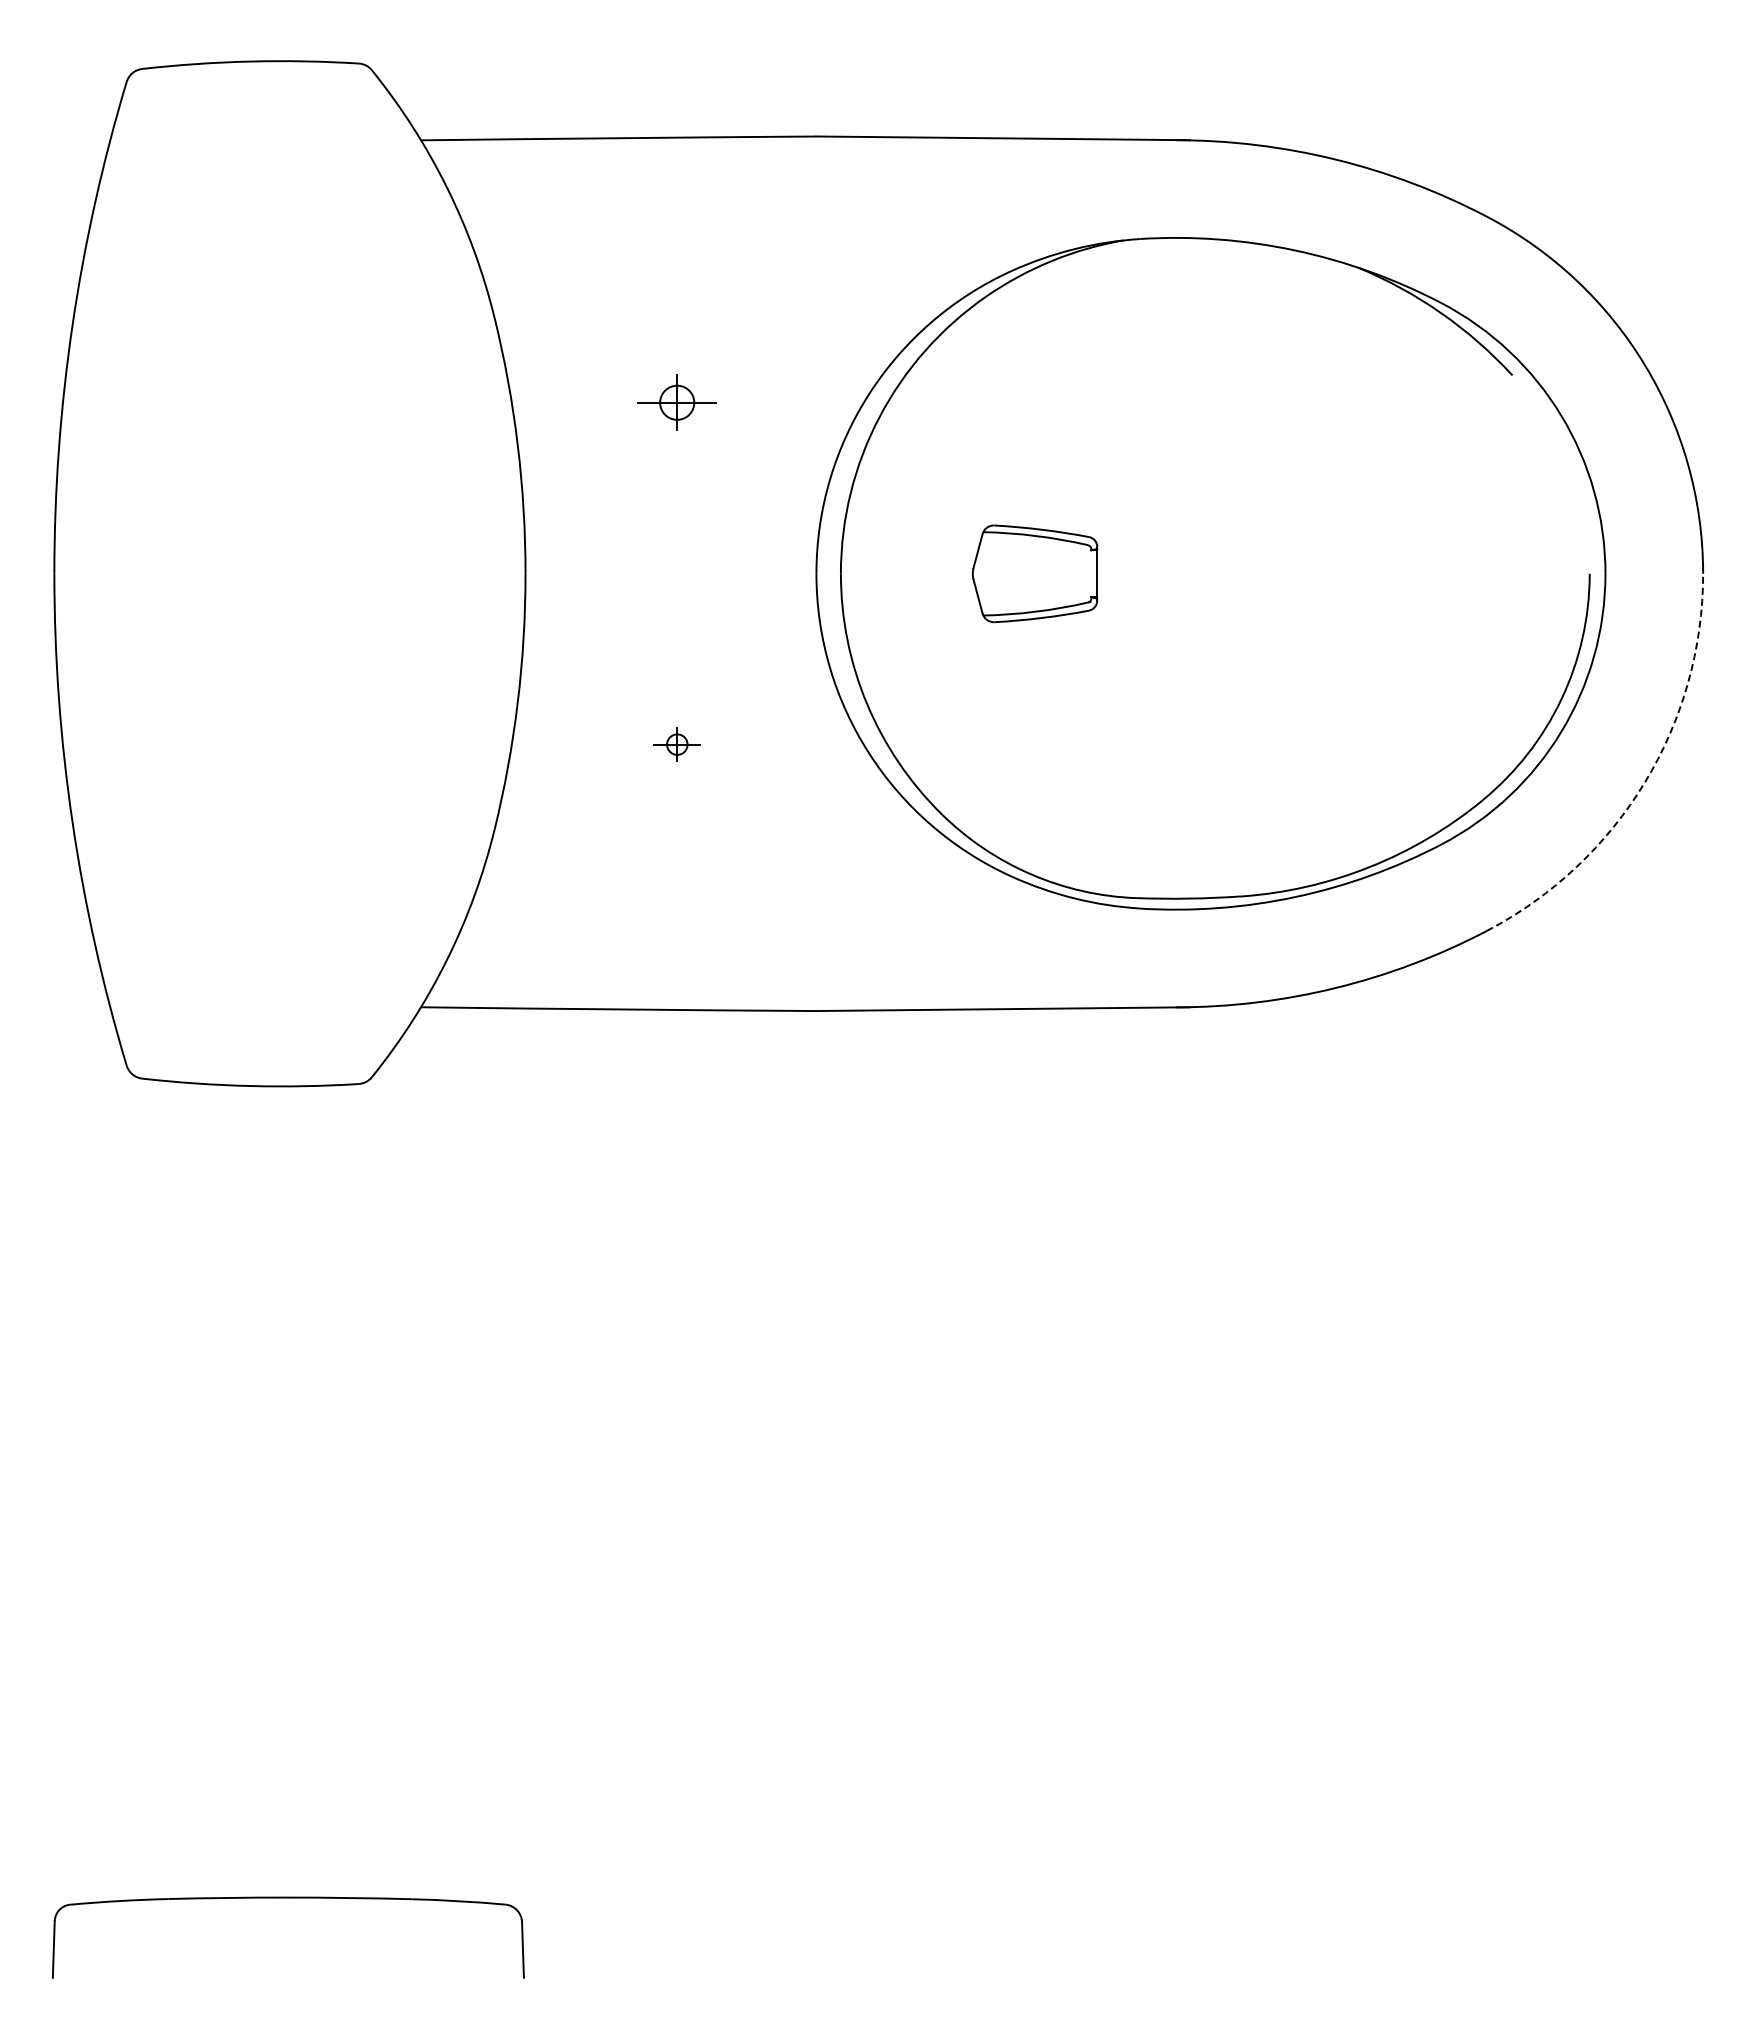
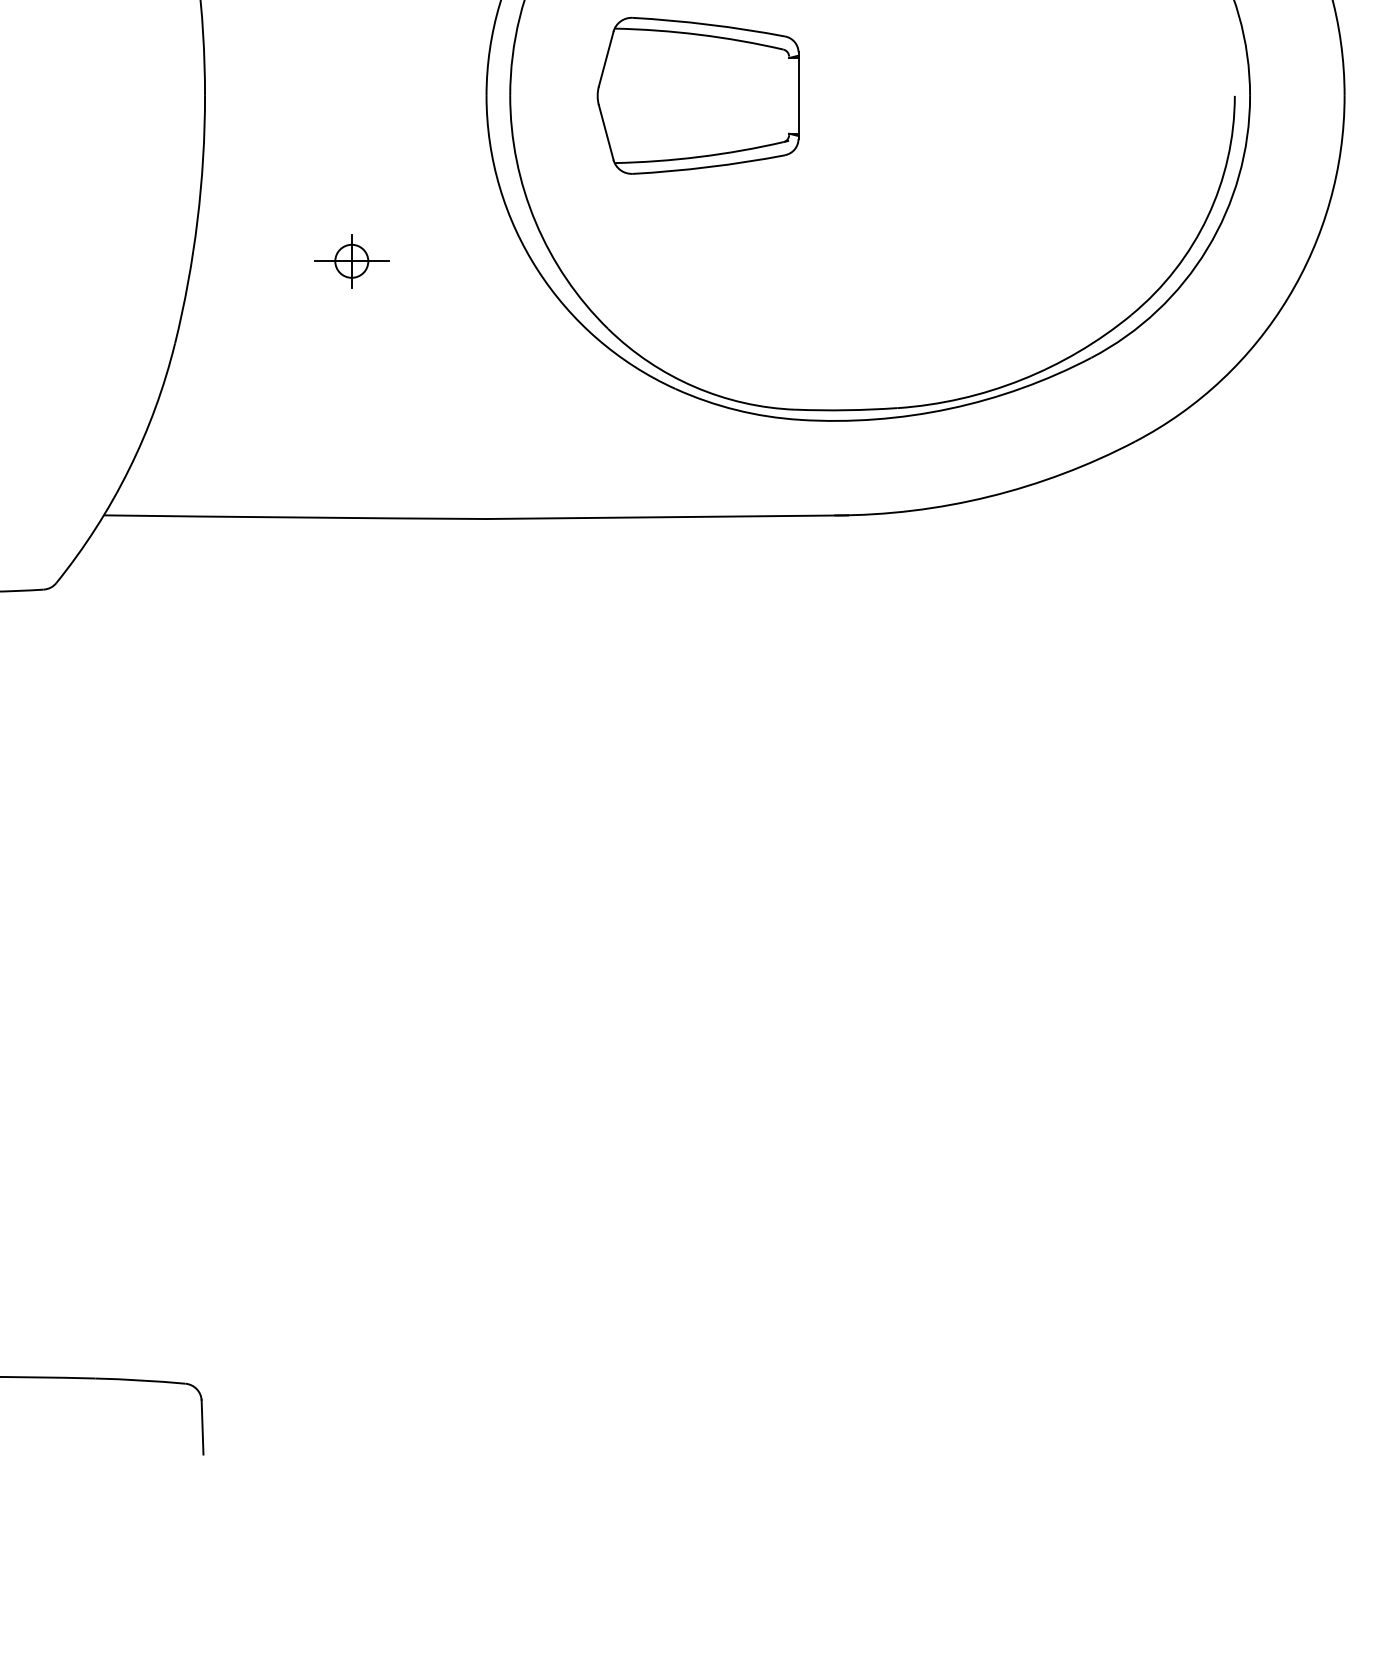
part: (1034, 573) -> (697, 95), size x1.67
part: (677, 744) -> (352, 261), size x1.67
arc: (1644, 782) -> (1287, 297), dashed -> solid

